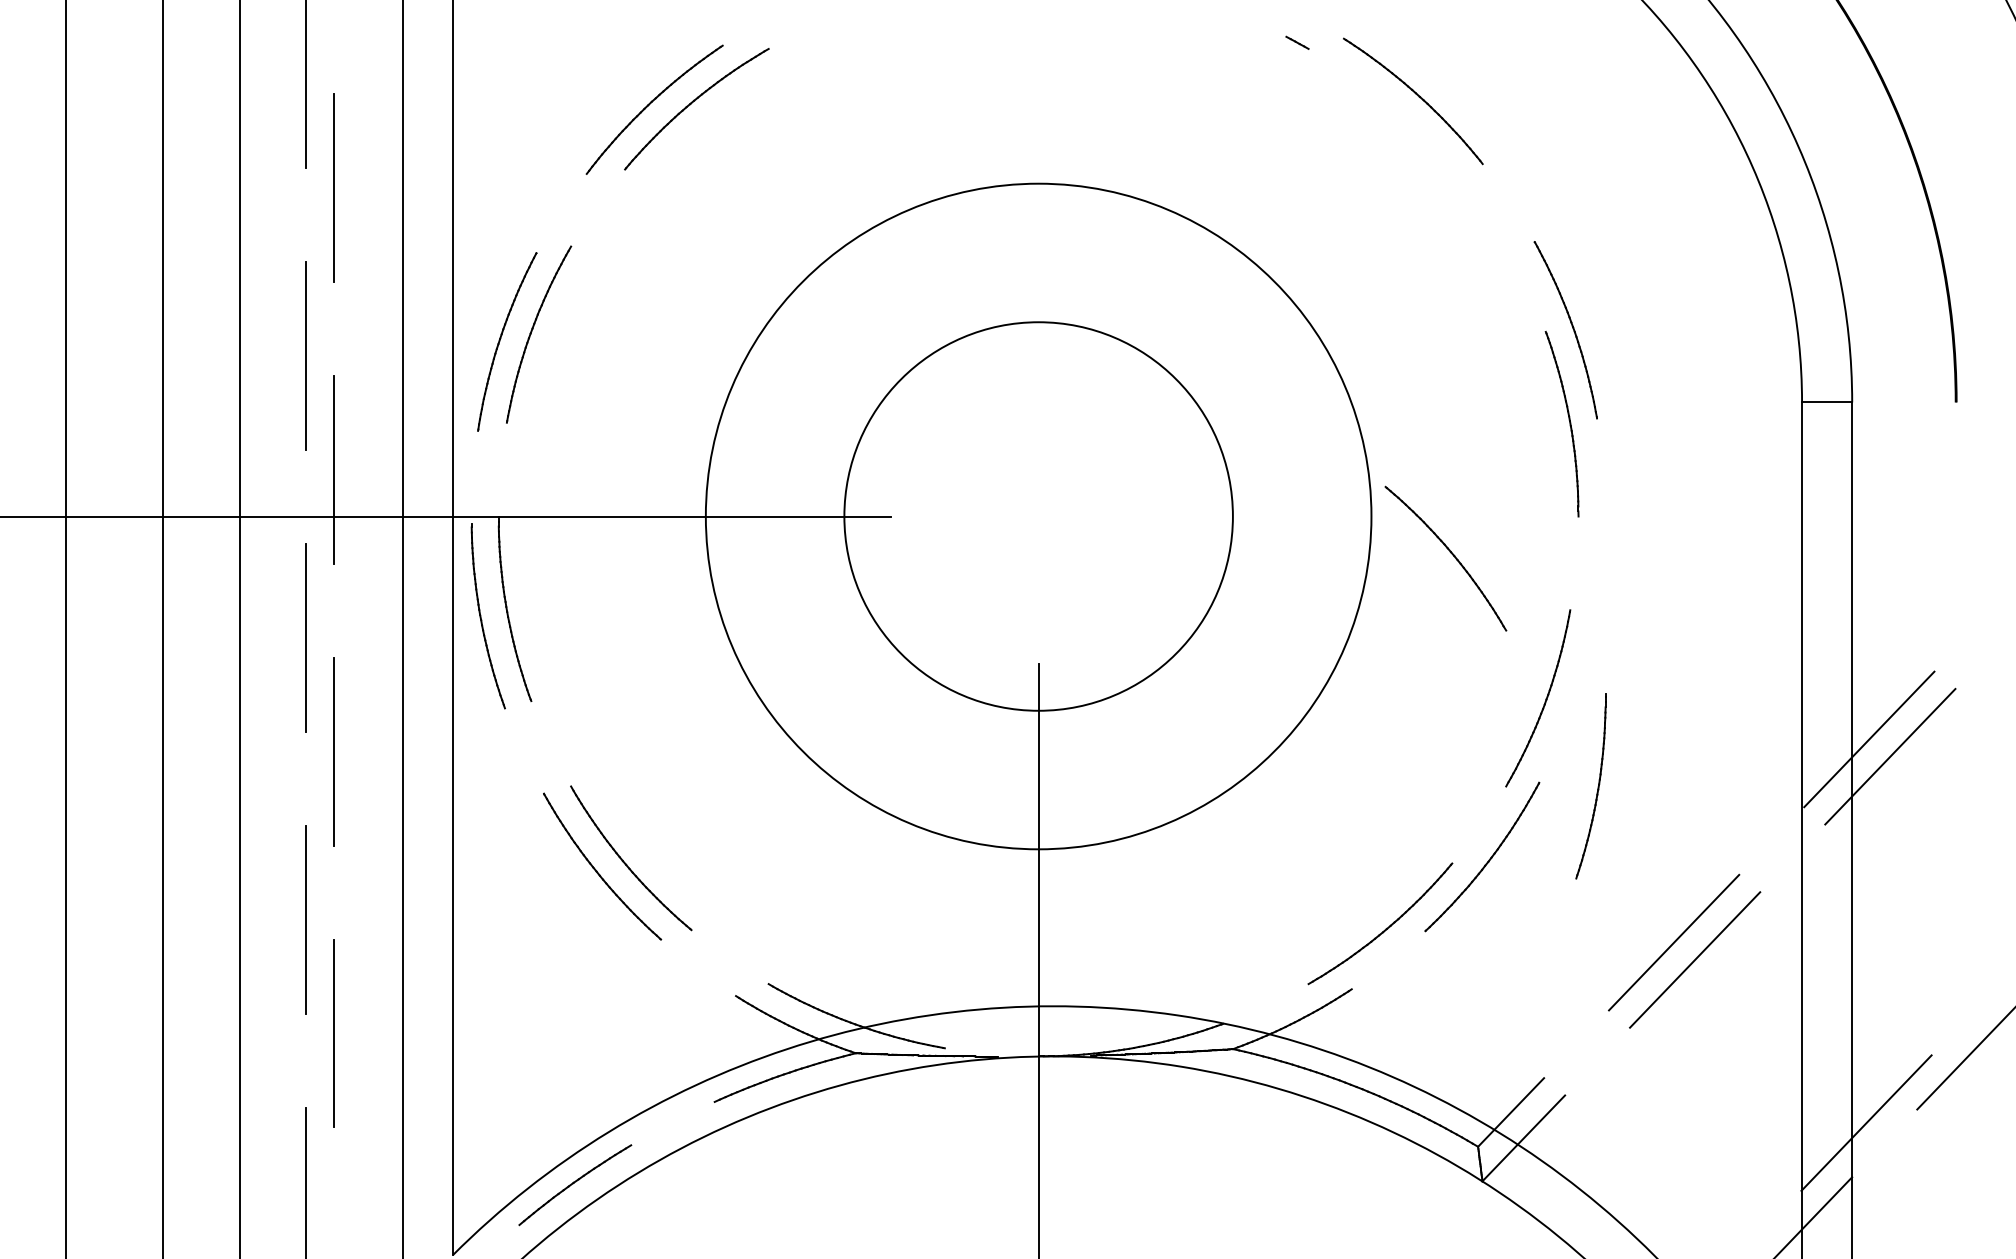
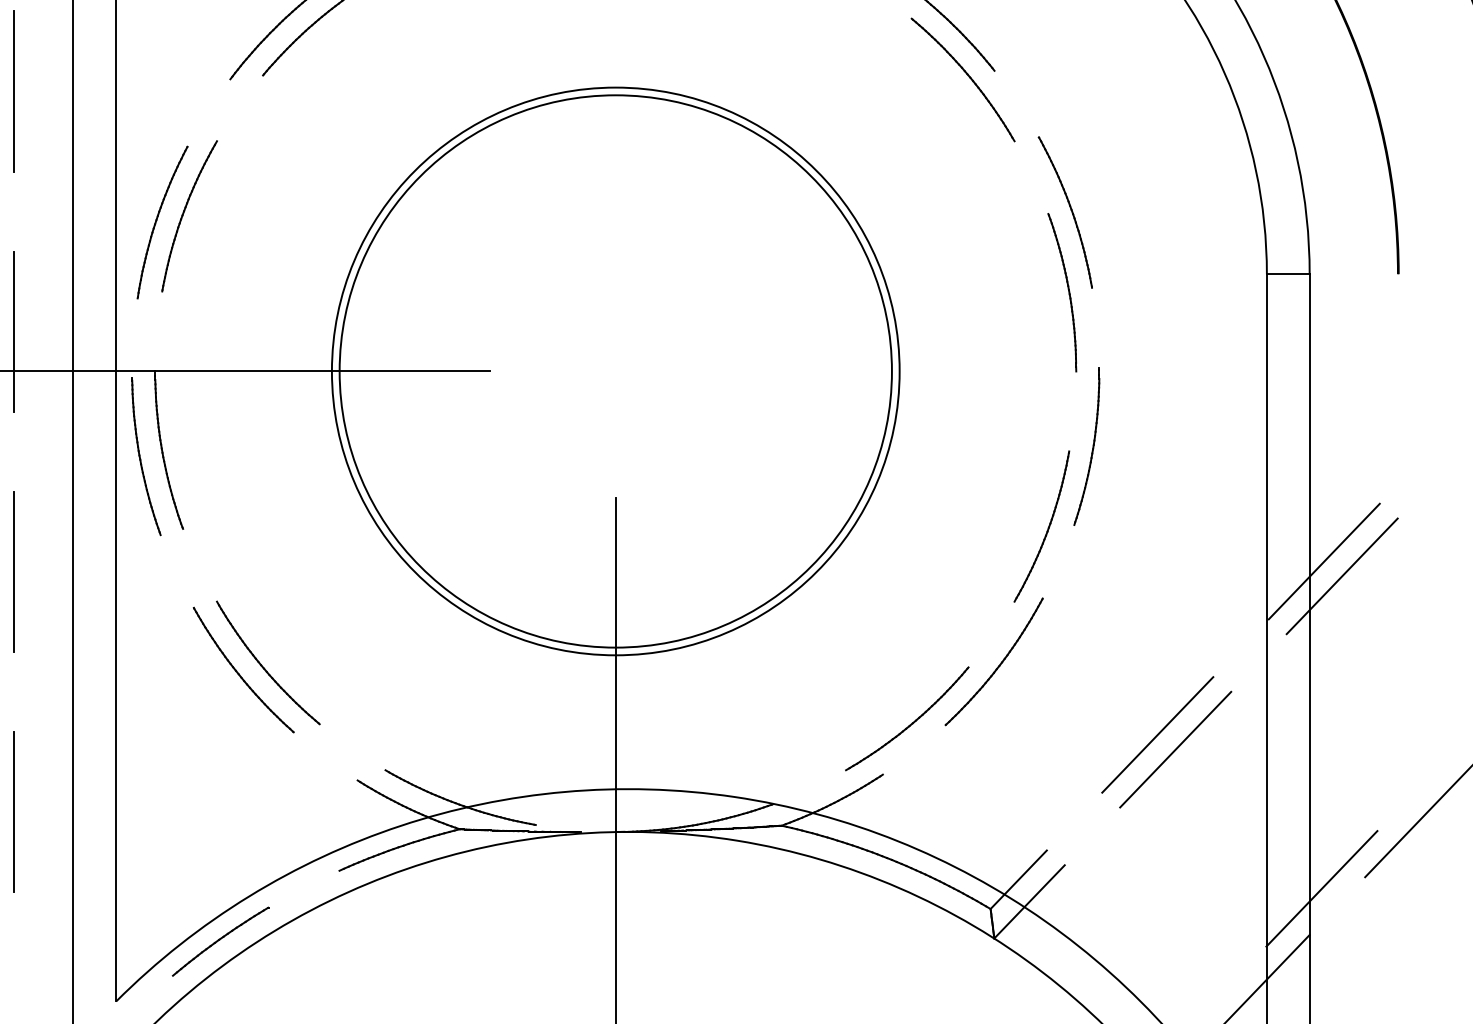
circle: (1038, 516) -> (615, 371), size x1.67
part: (1450, 553) -> (967, 75), moved
part: (1597, 786) -> (1092, 446), moved

